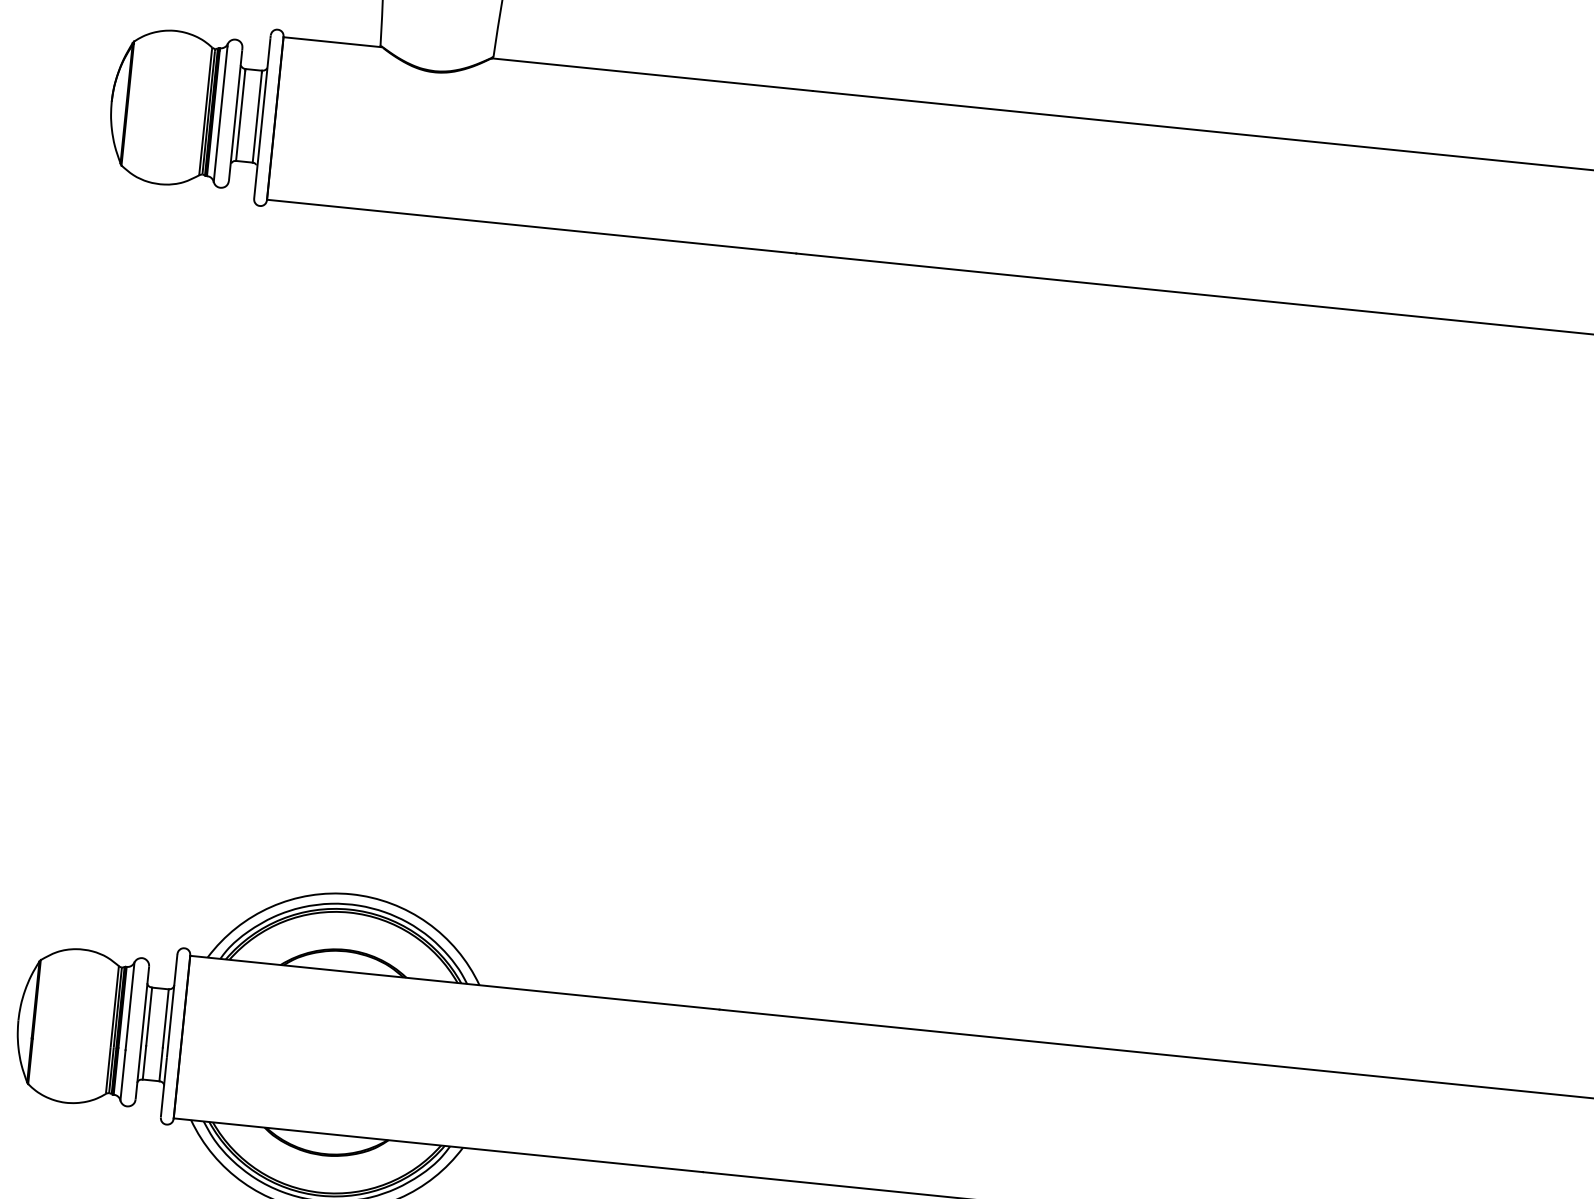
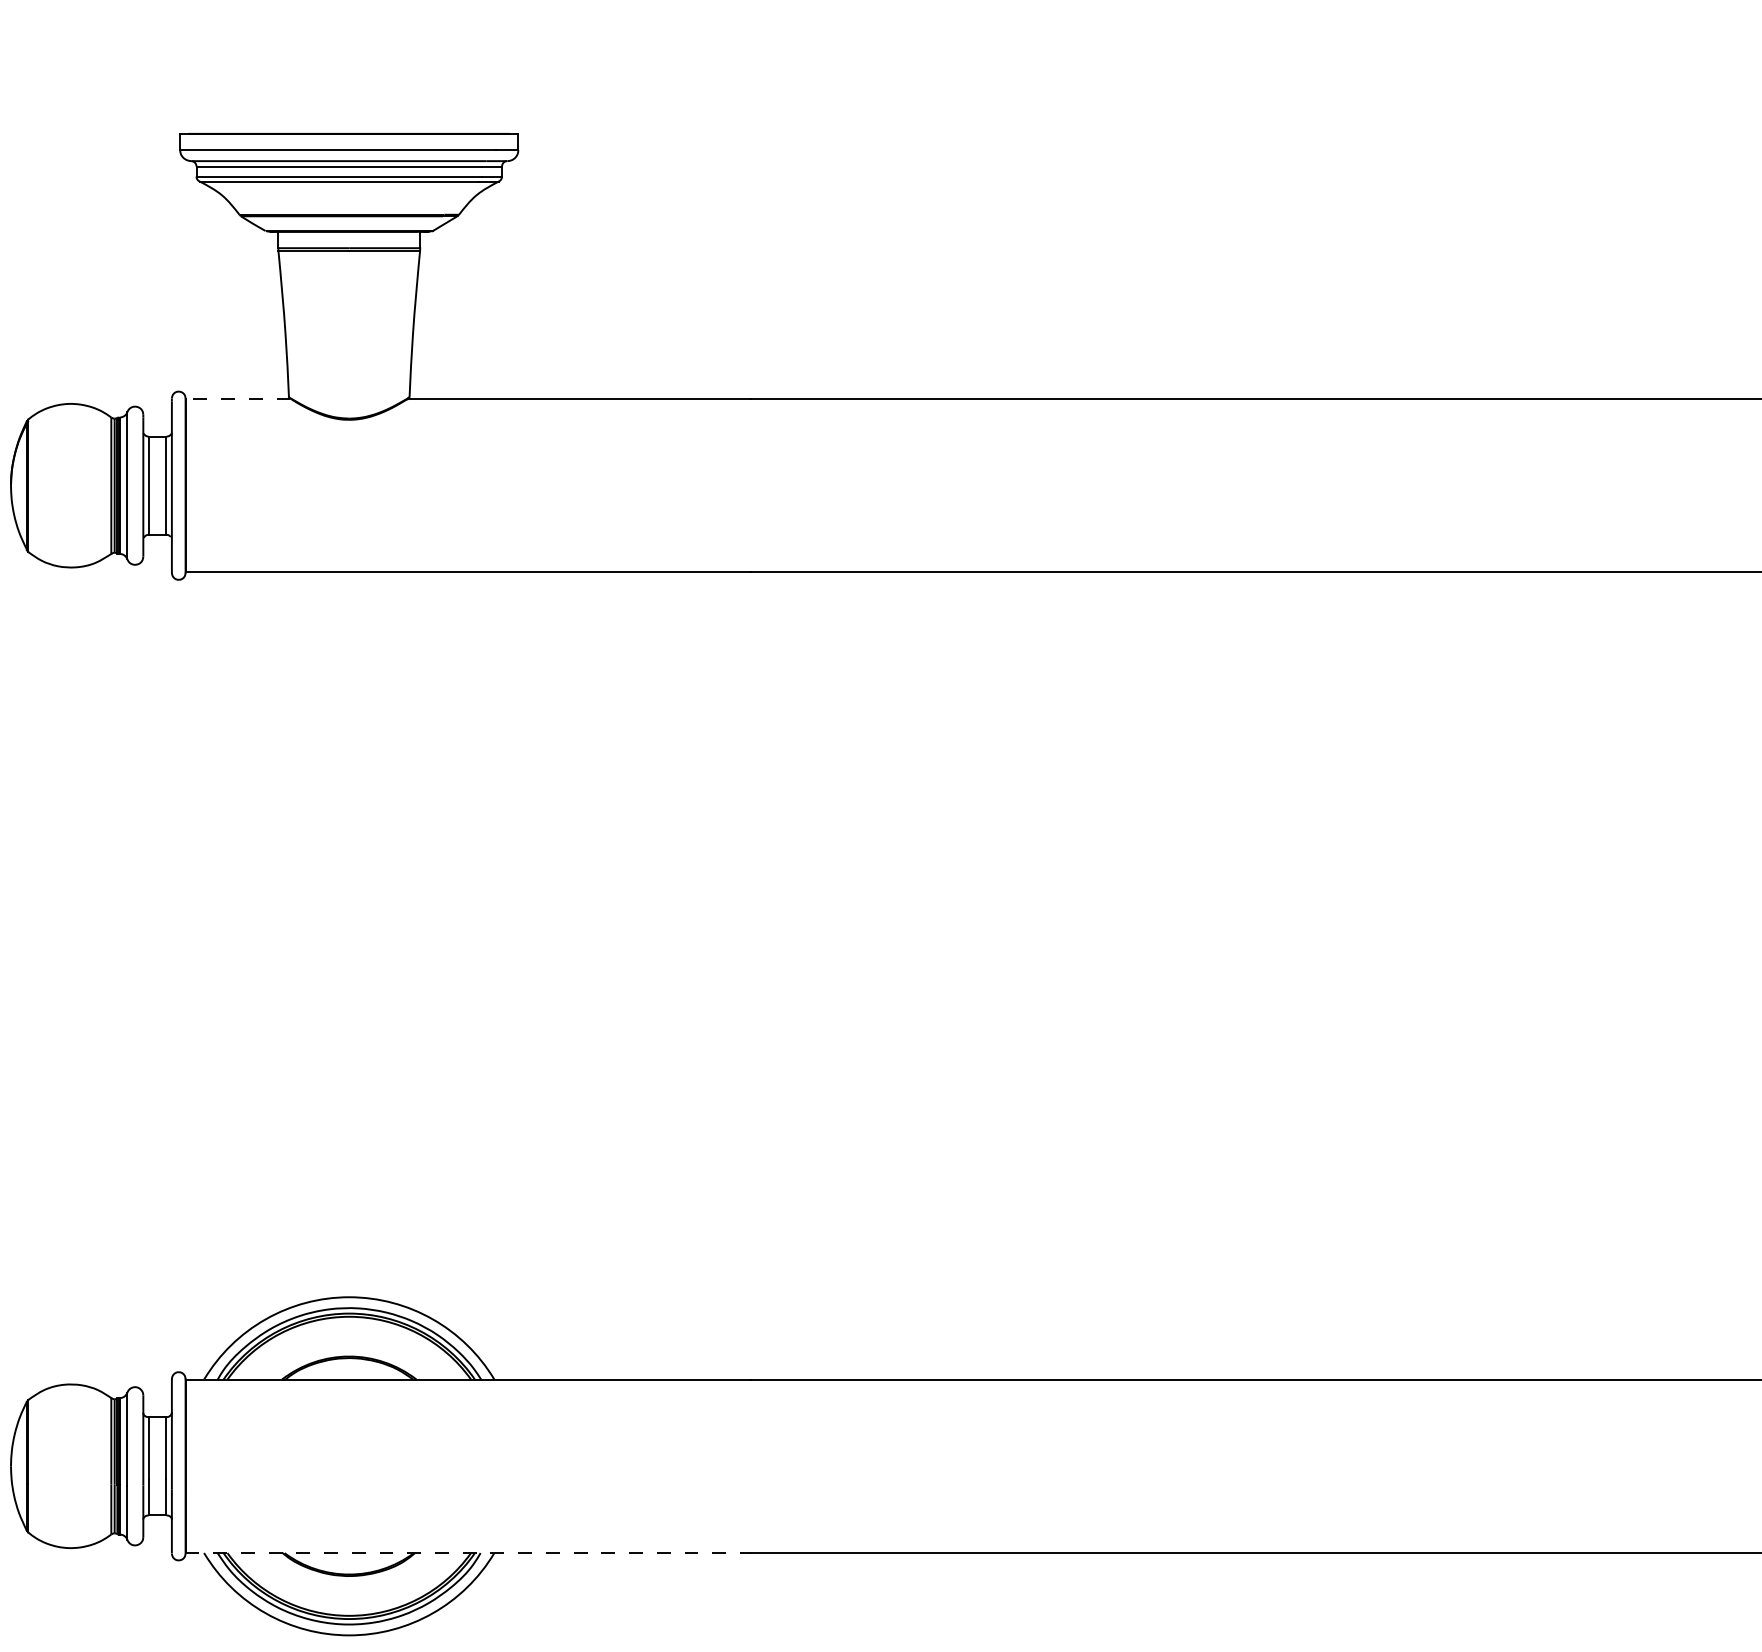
line: (332, 41) -> (237, 398), solid -> dashed
line: (438, 1145) -> (468, 1553), solid -> dashed

